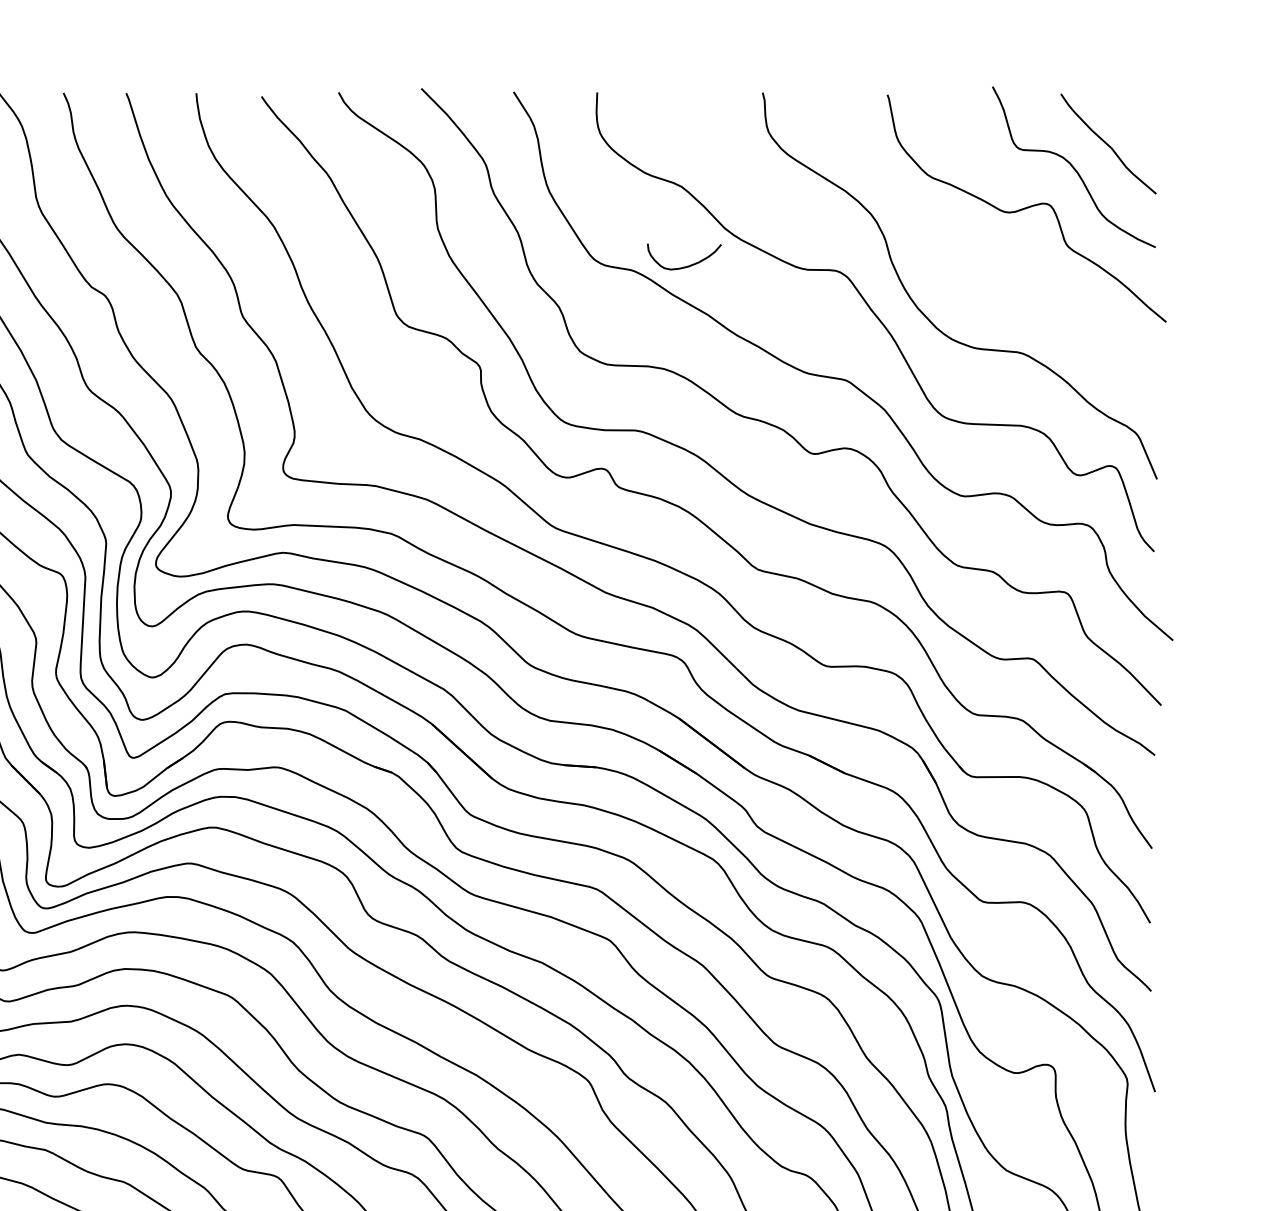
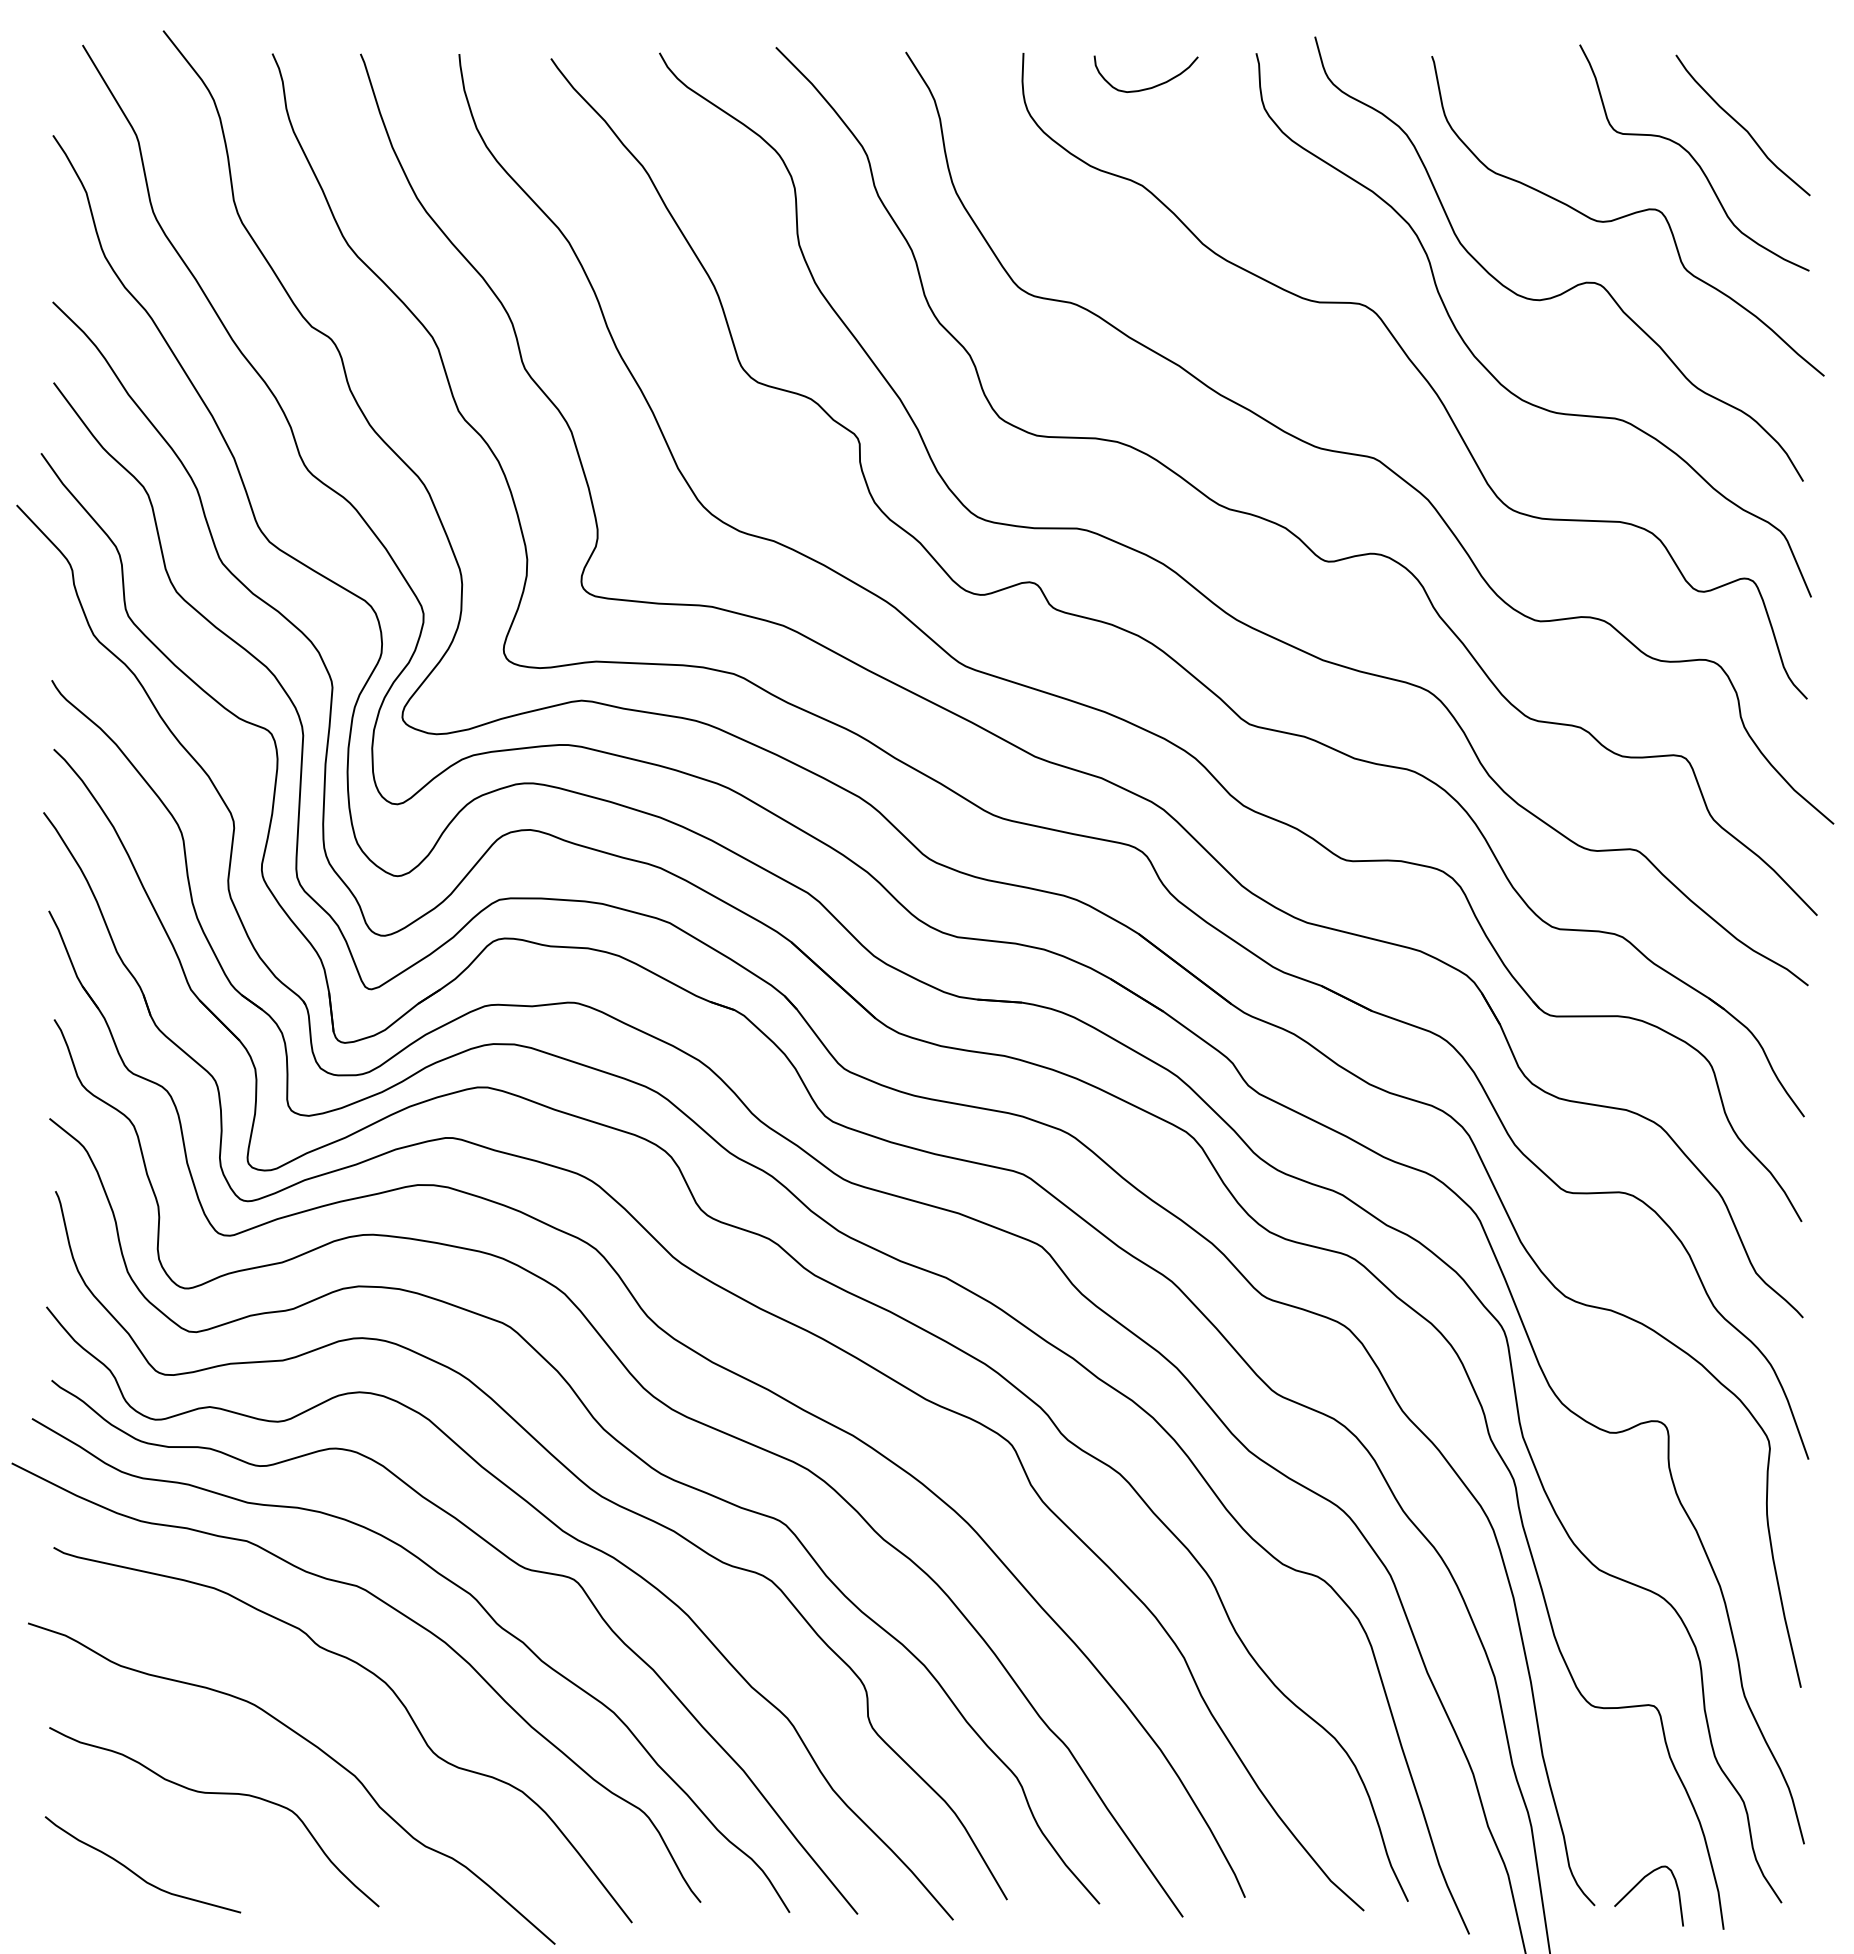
curve: (988, 257) -> (1574, 285), added
curve: (686, 266) -> (1148, 87), moved

